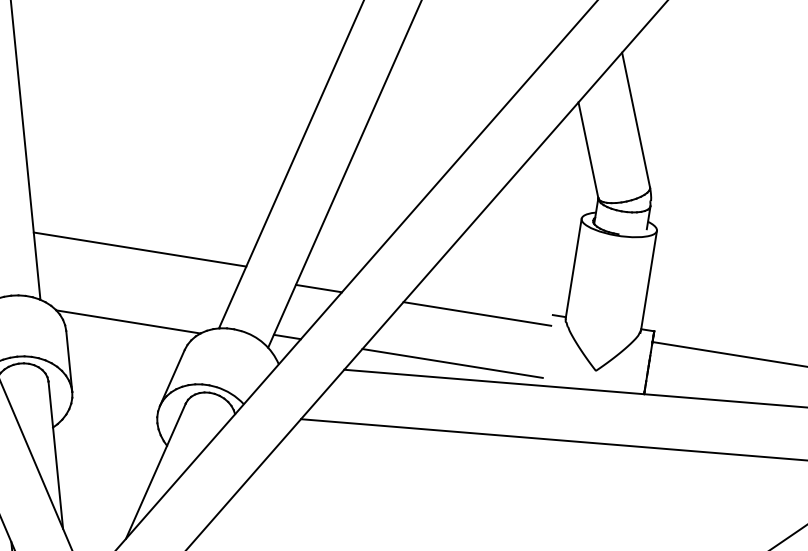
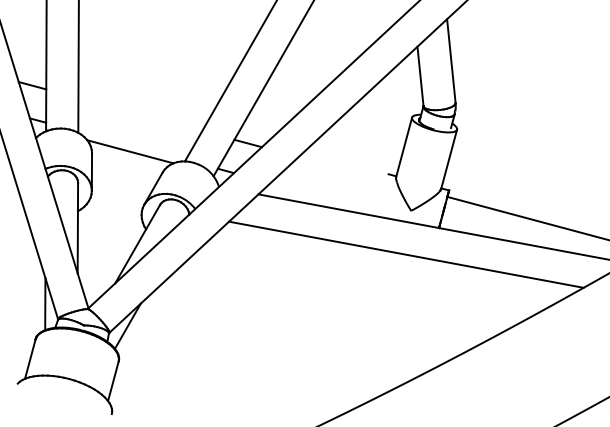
line: (139, 249) -> (141, 108), removed
line: (476, 313) -> (342, 168), removed
line: (452, 362) -> (324, 196), removed

